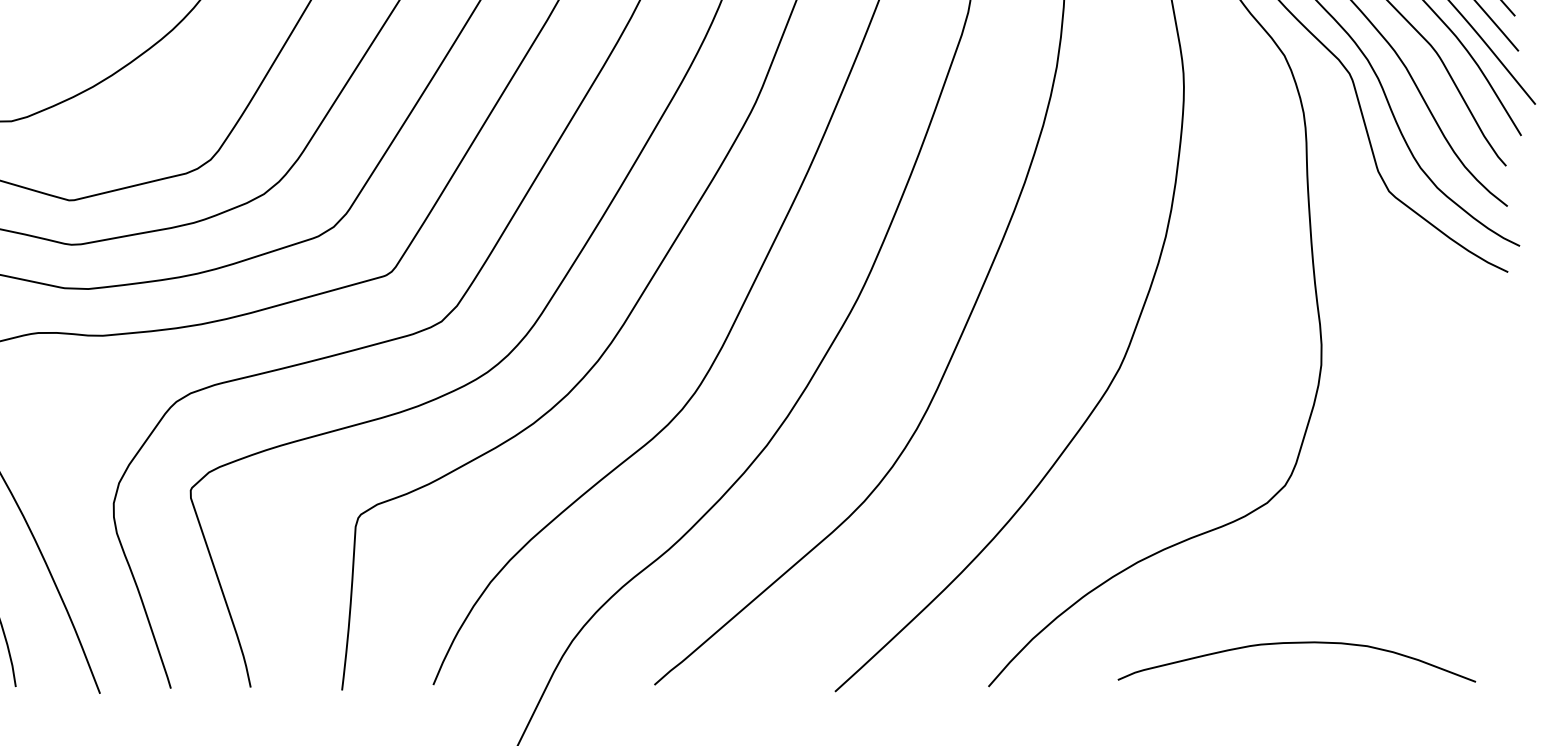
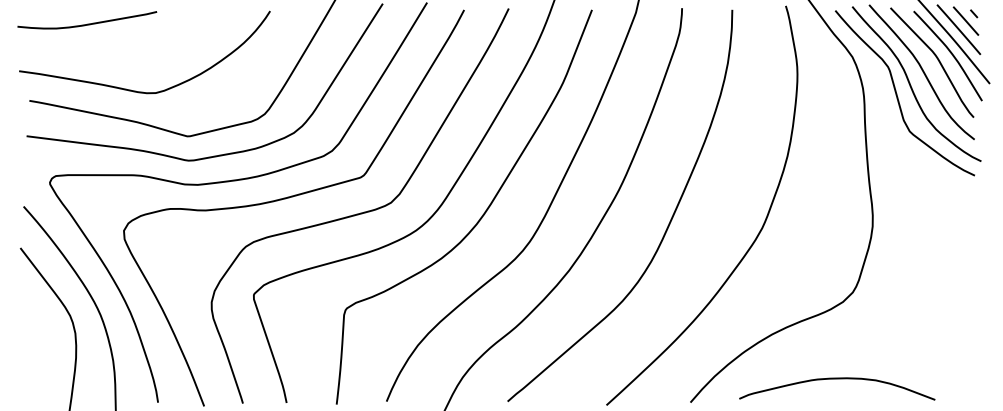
curve: (1297, 644) -> (837, 379), moved

